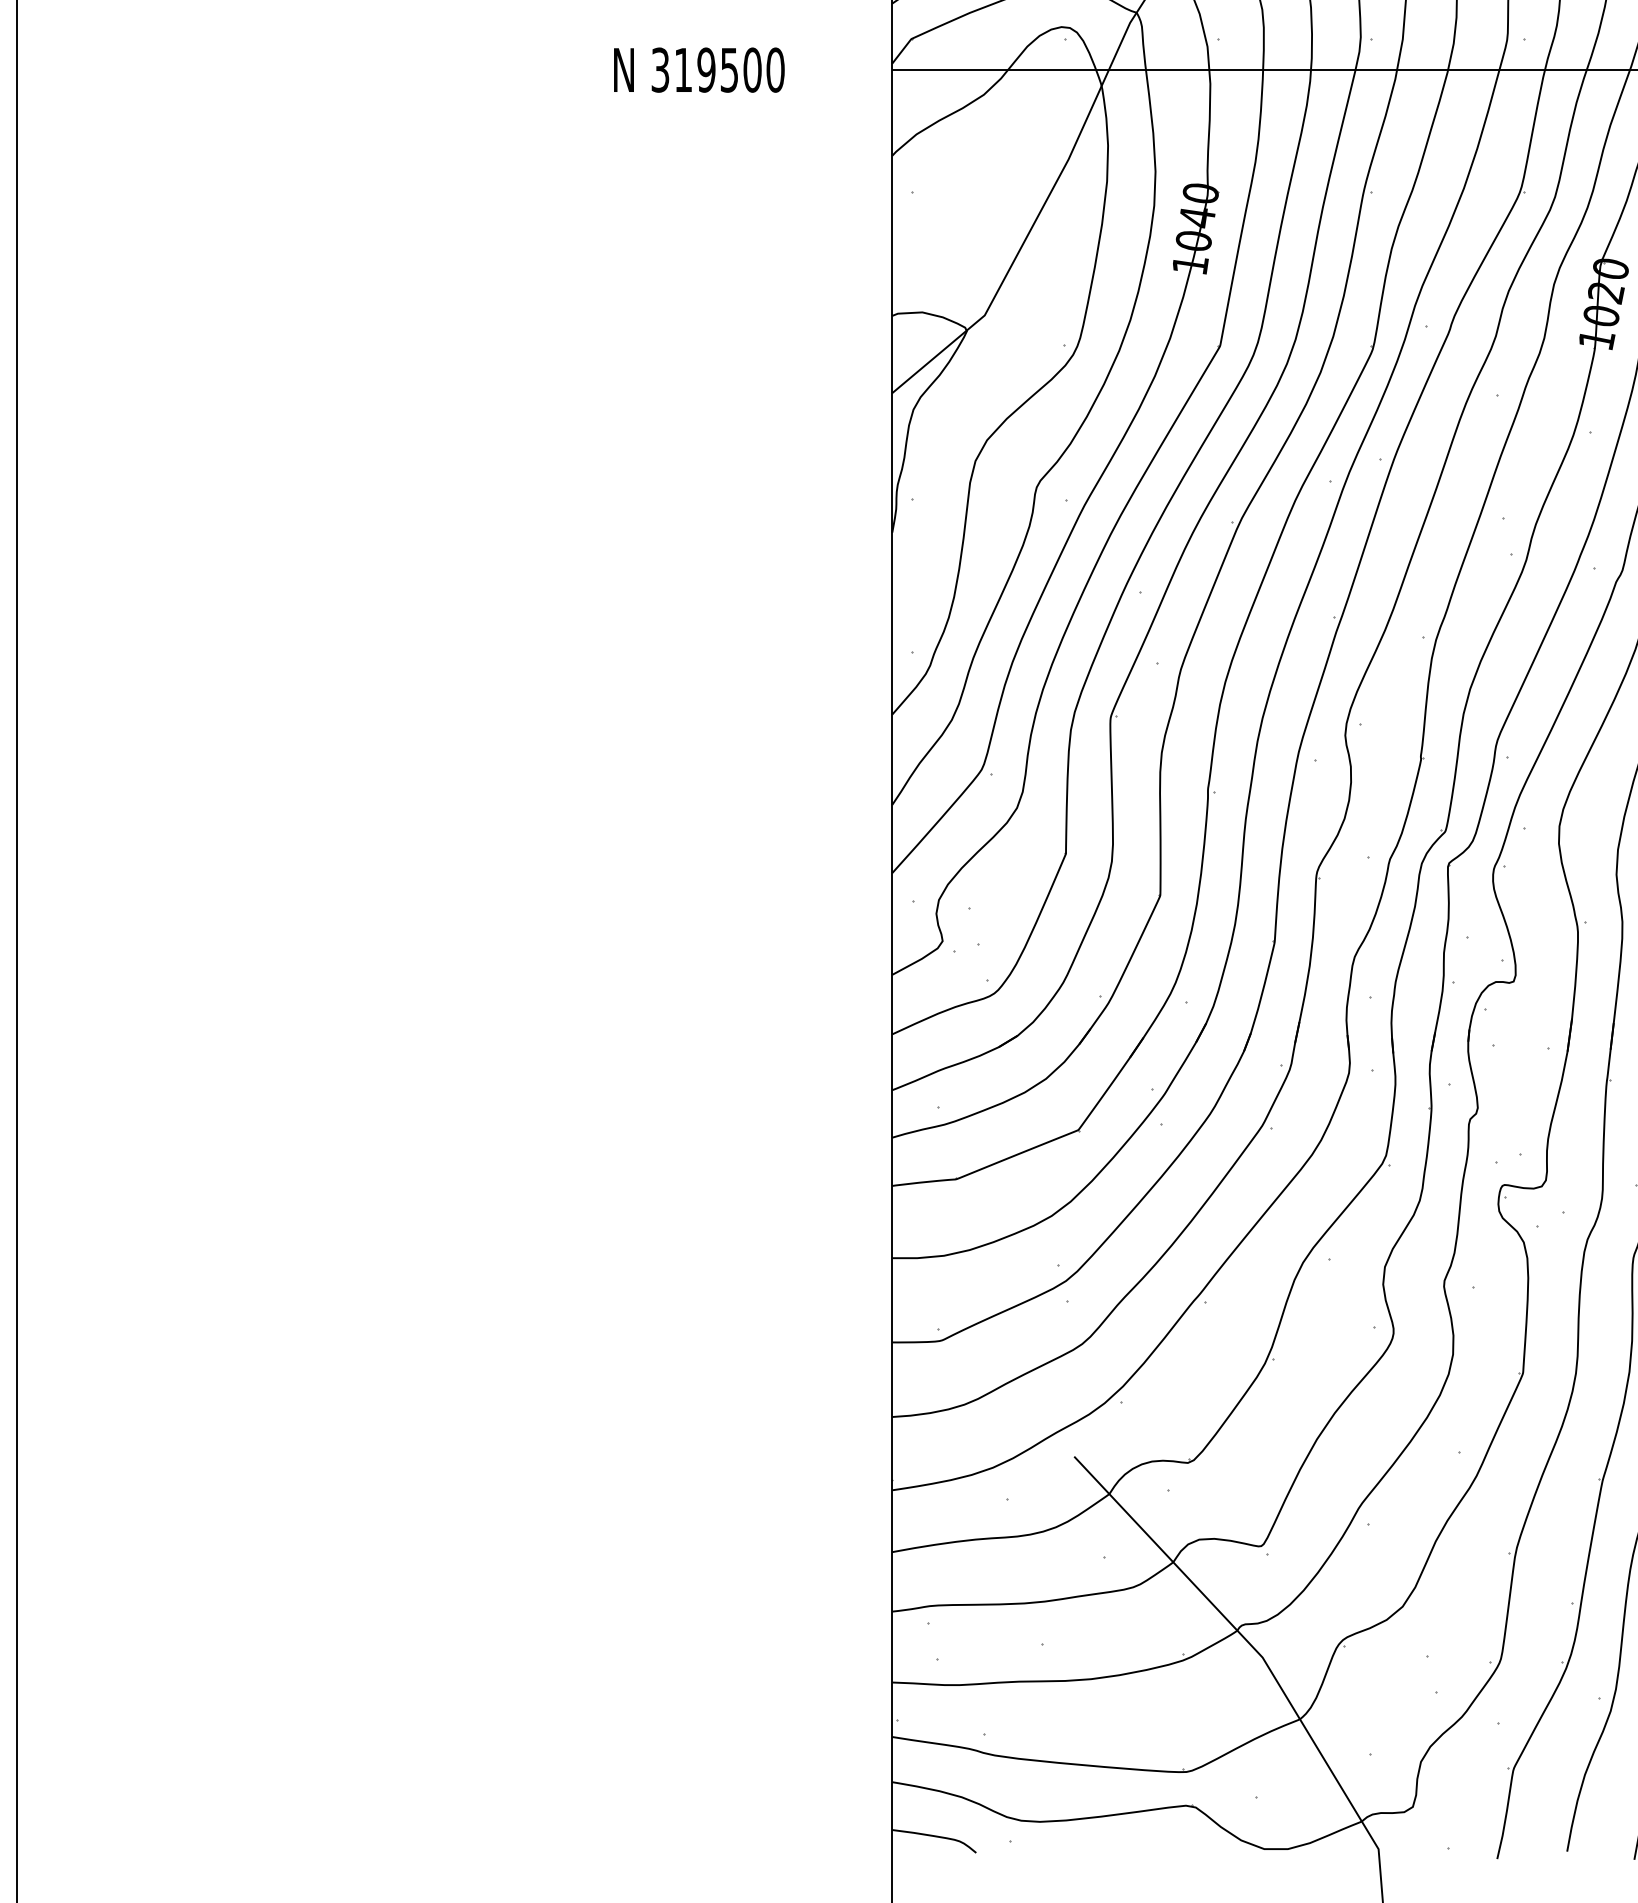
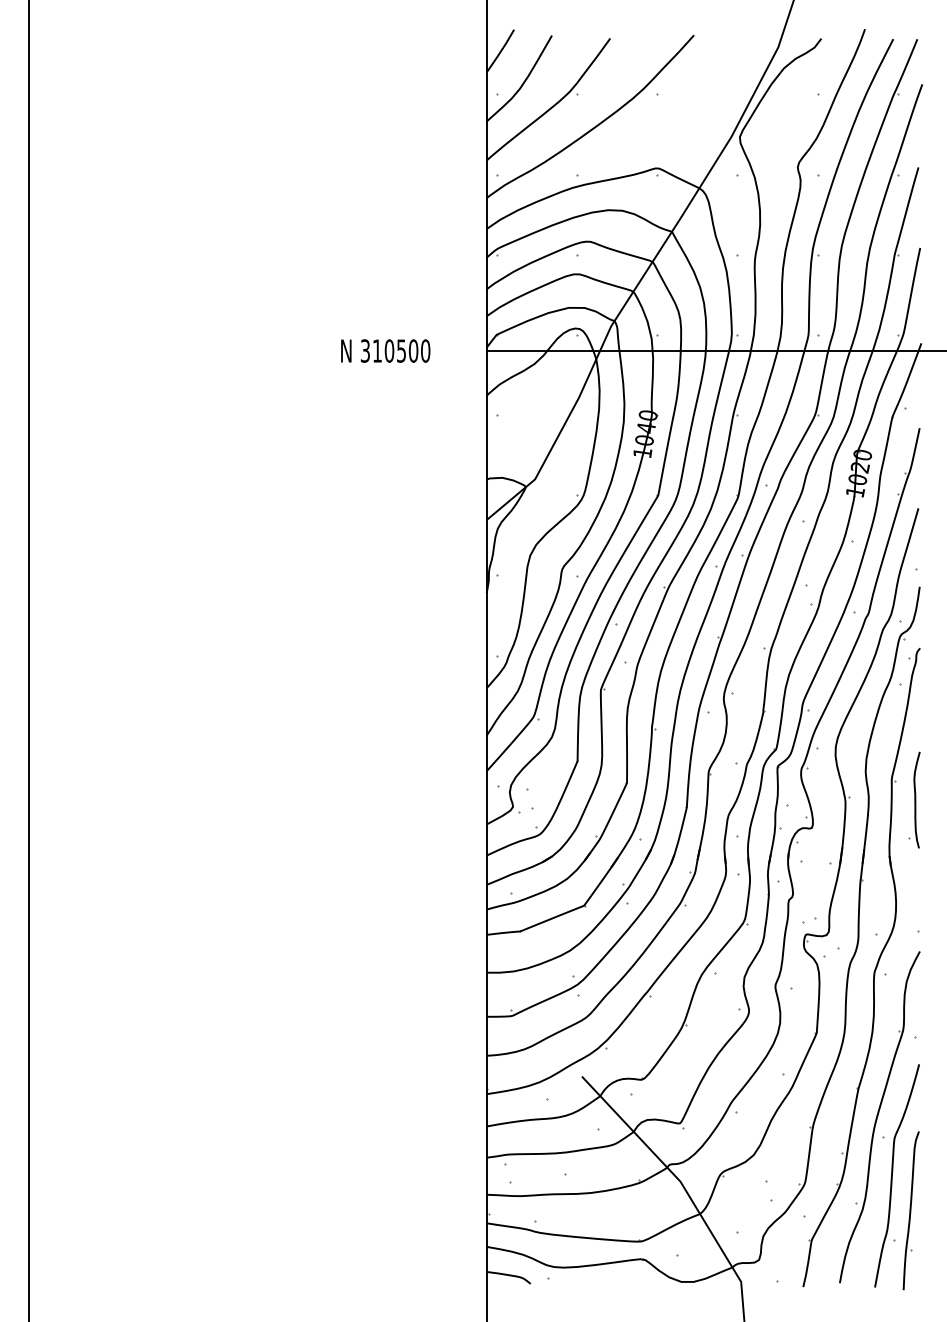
text: (706, 69) -> (389, 350), 319500 -> 310500

